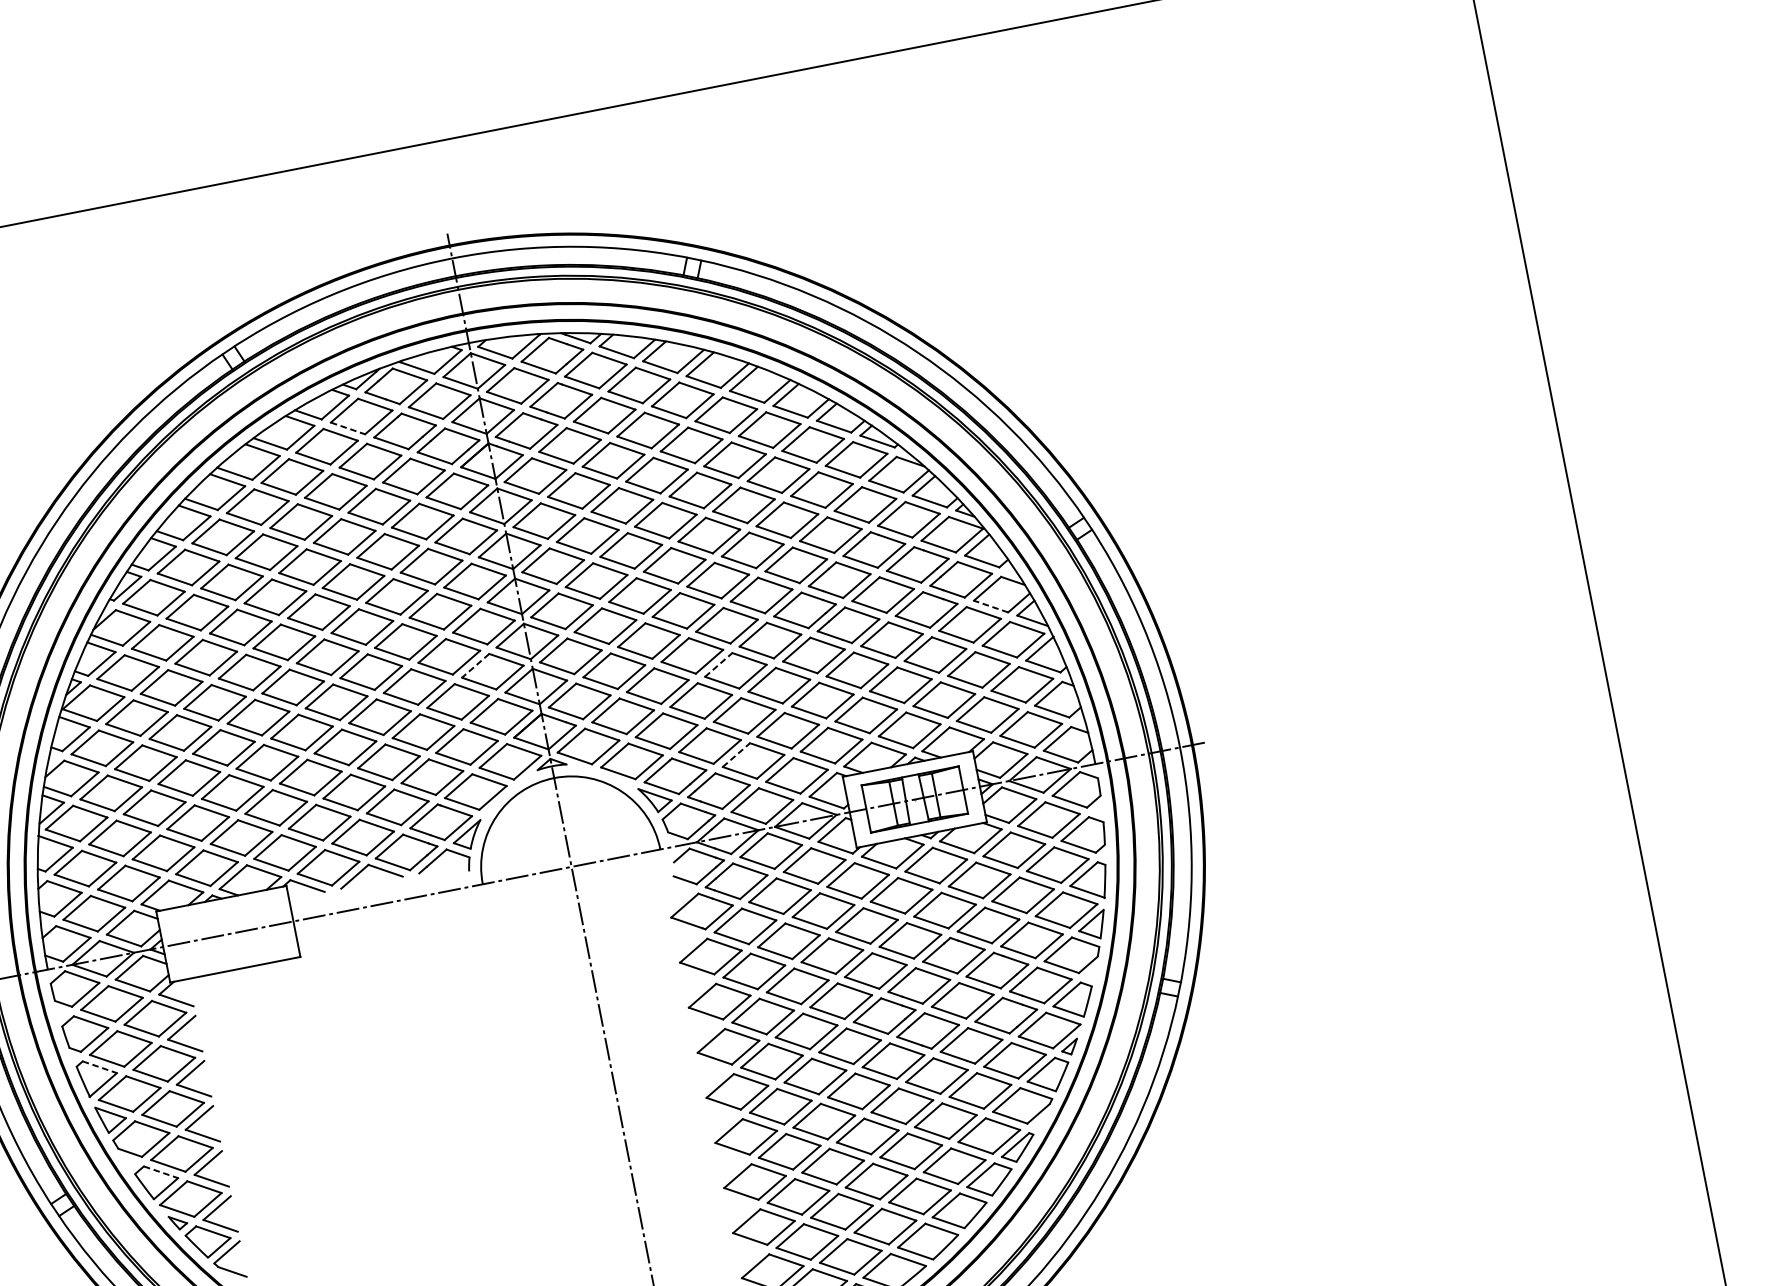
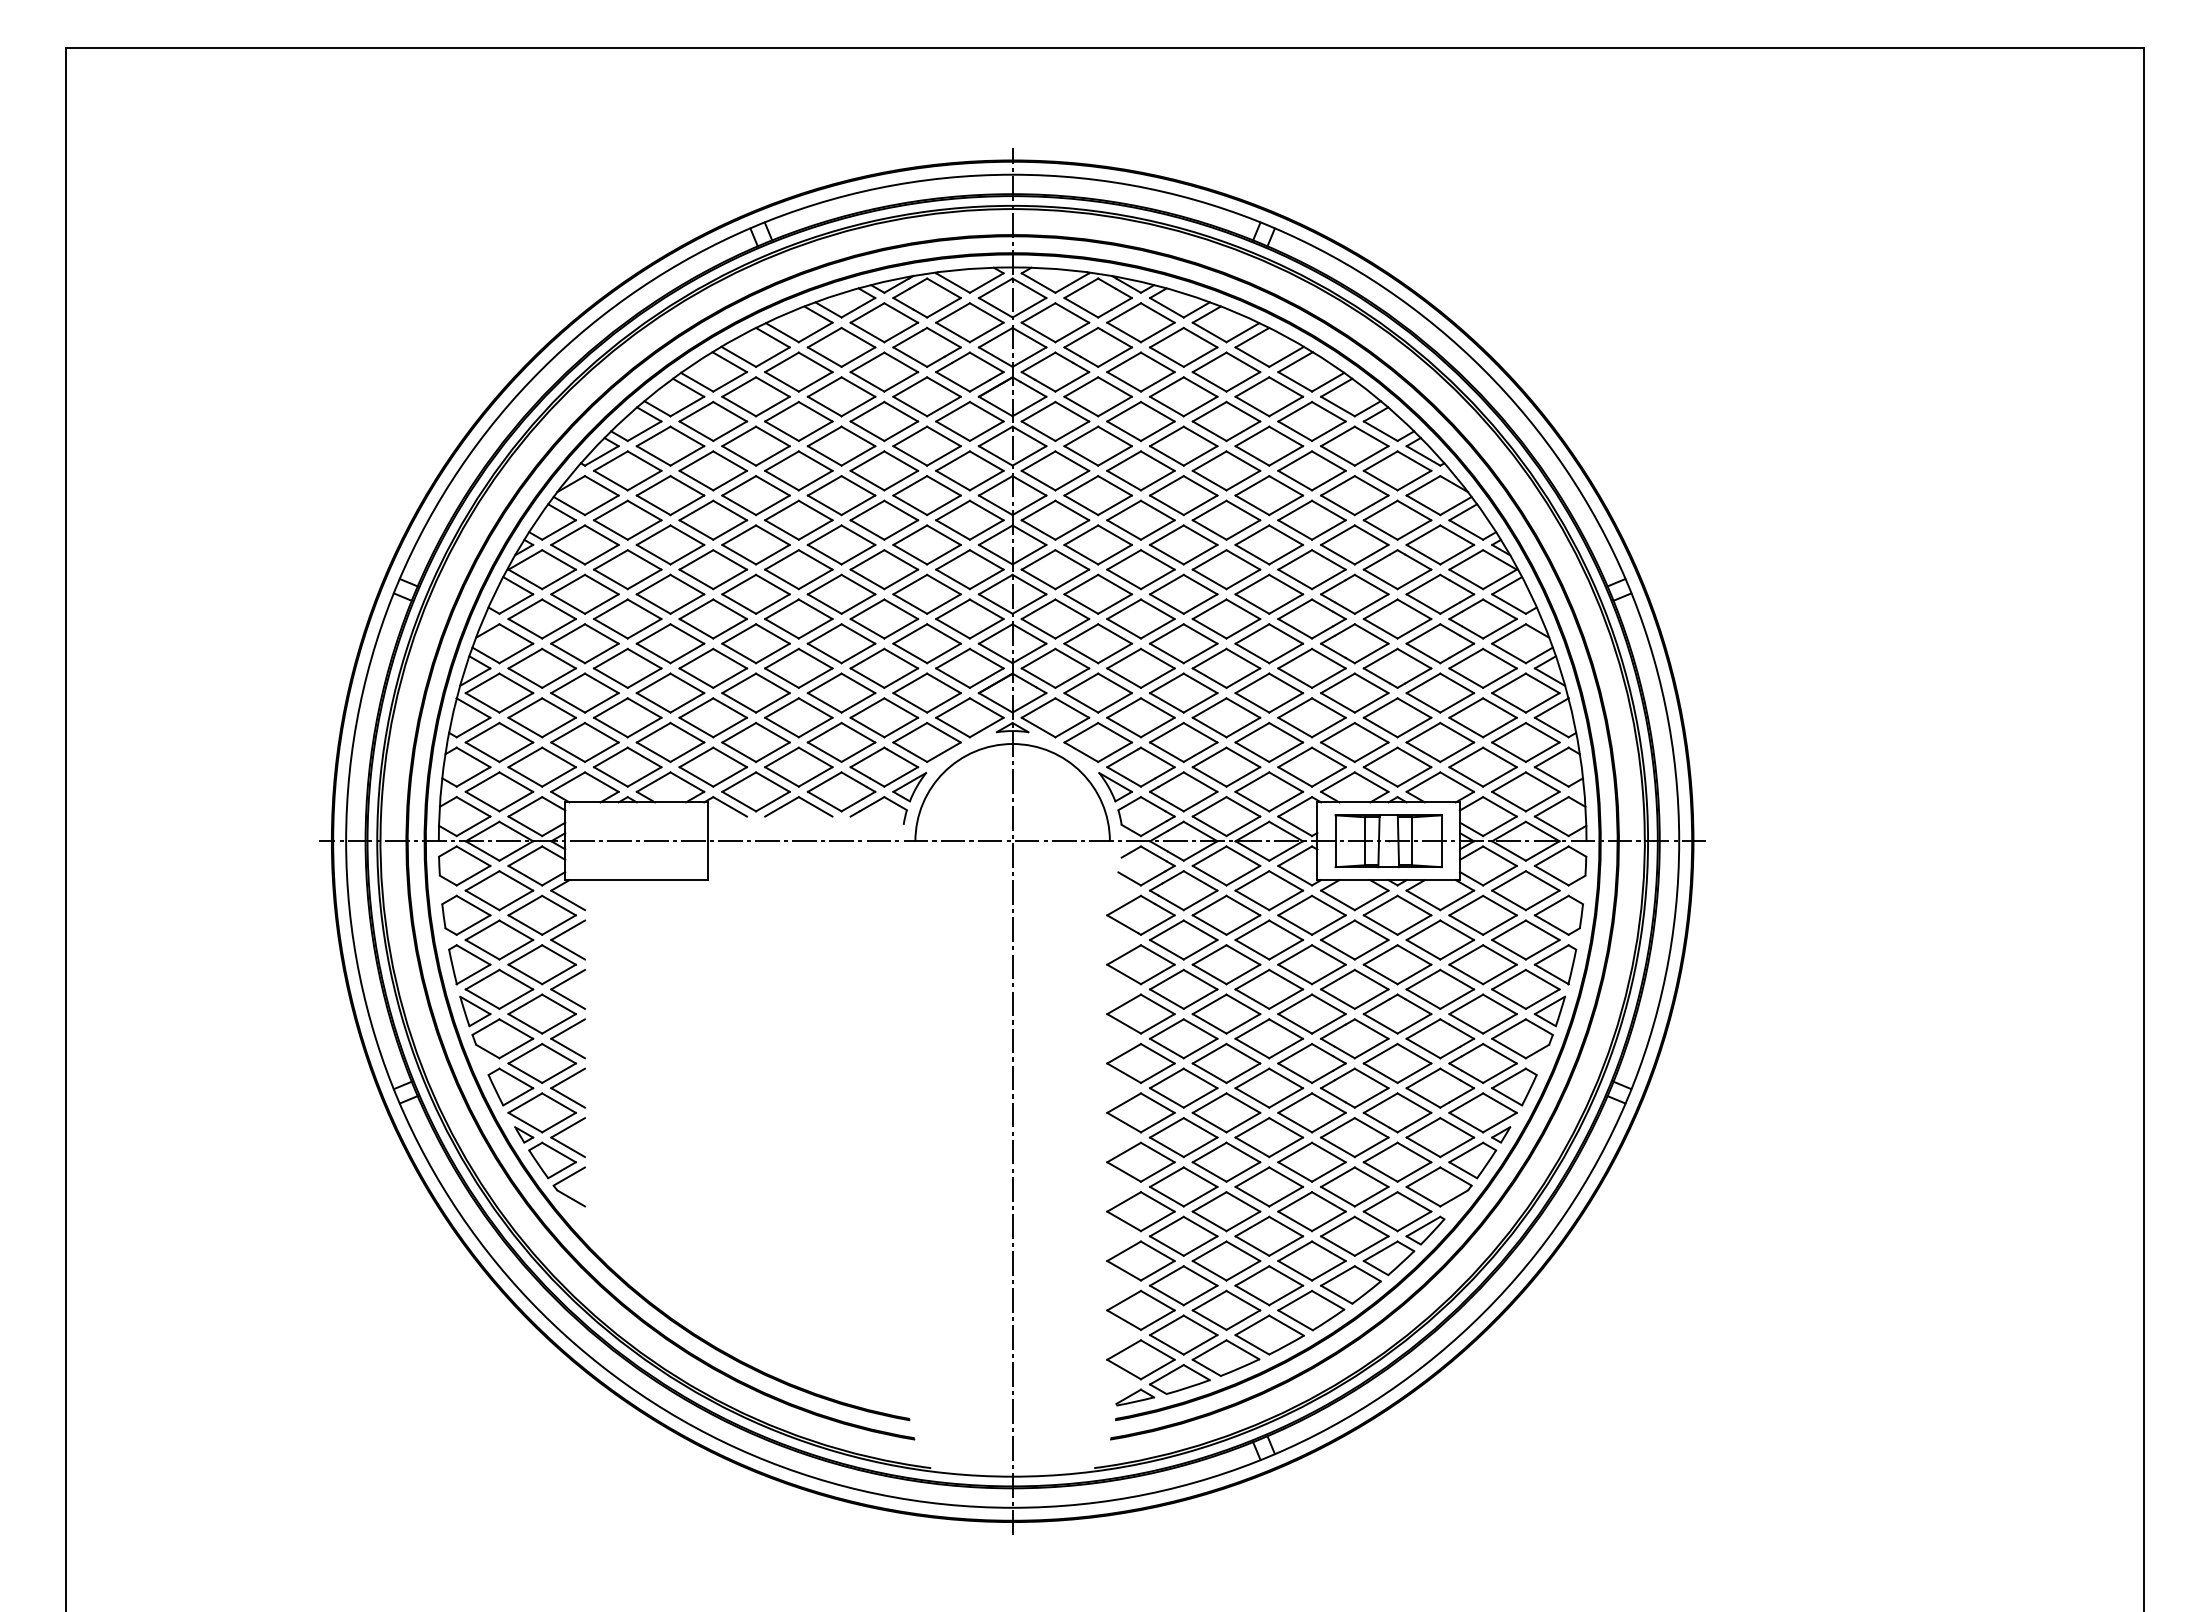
line: (348, 428) -> (867, 332), dashed -> solid
line: (990, 606) -> (1508, 653), dashed -> solid
line: (719, 664) -> (1210, 658), dashed -> solid
line: (475, 666) -> (952, 609), dashed -> solid
line: (737, 754) -> (1210, 757), dashed -> solid
line: (99, 1067) -> (473, 955), dashed -> solid
line: (161, 1172) -> (516, 1078), dashed -> solid

